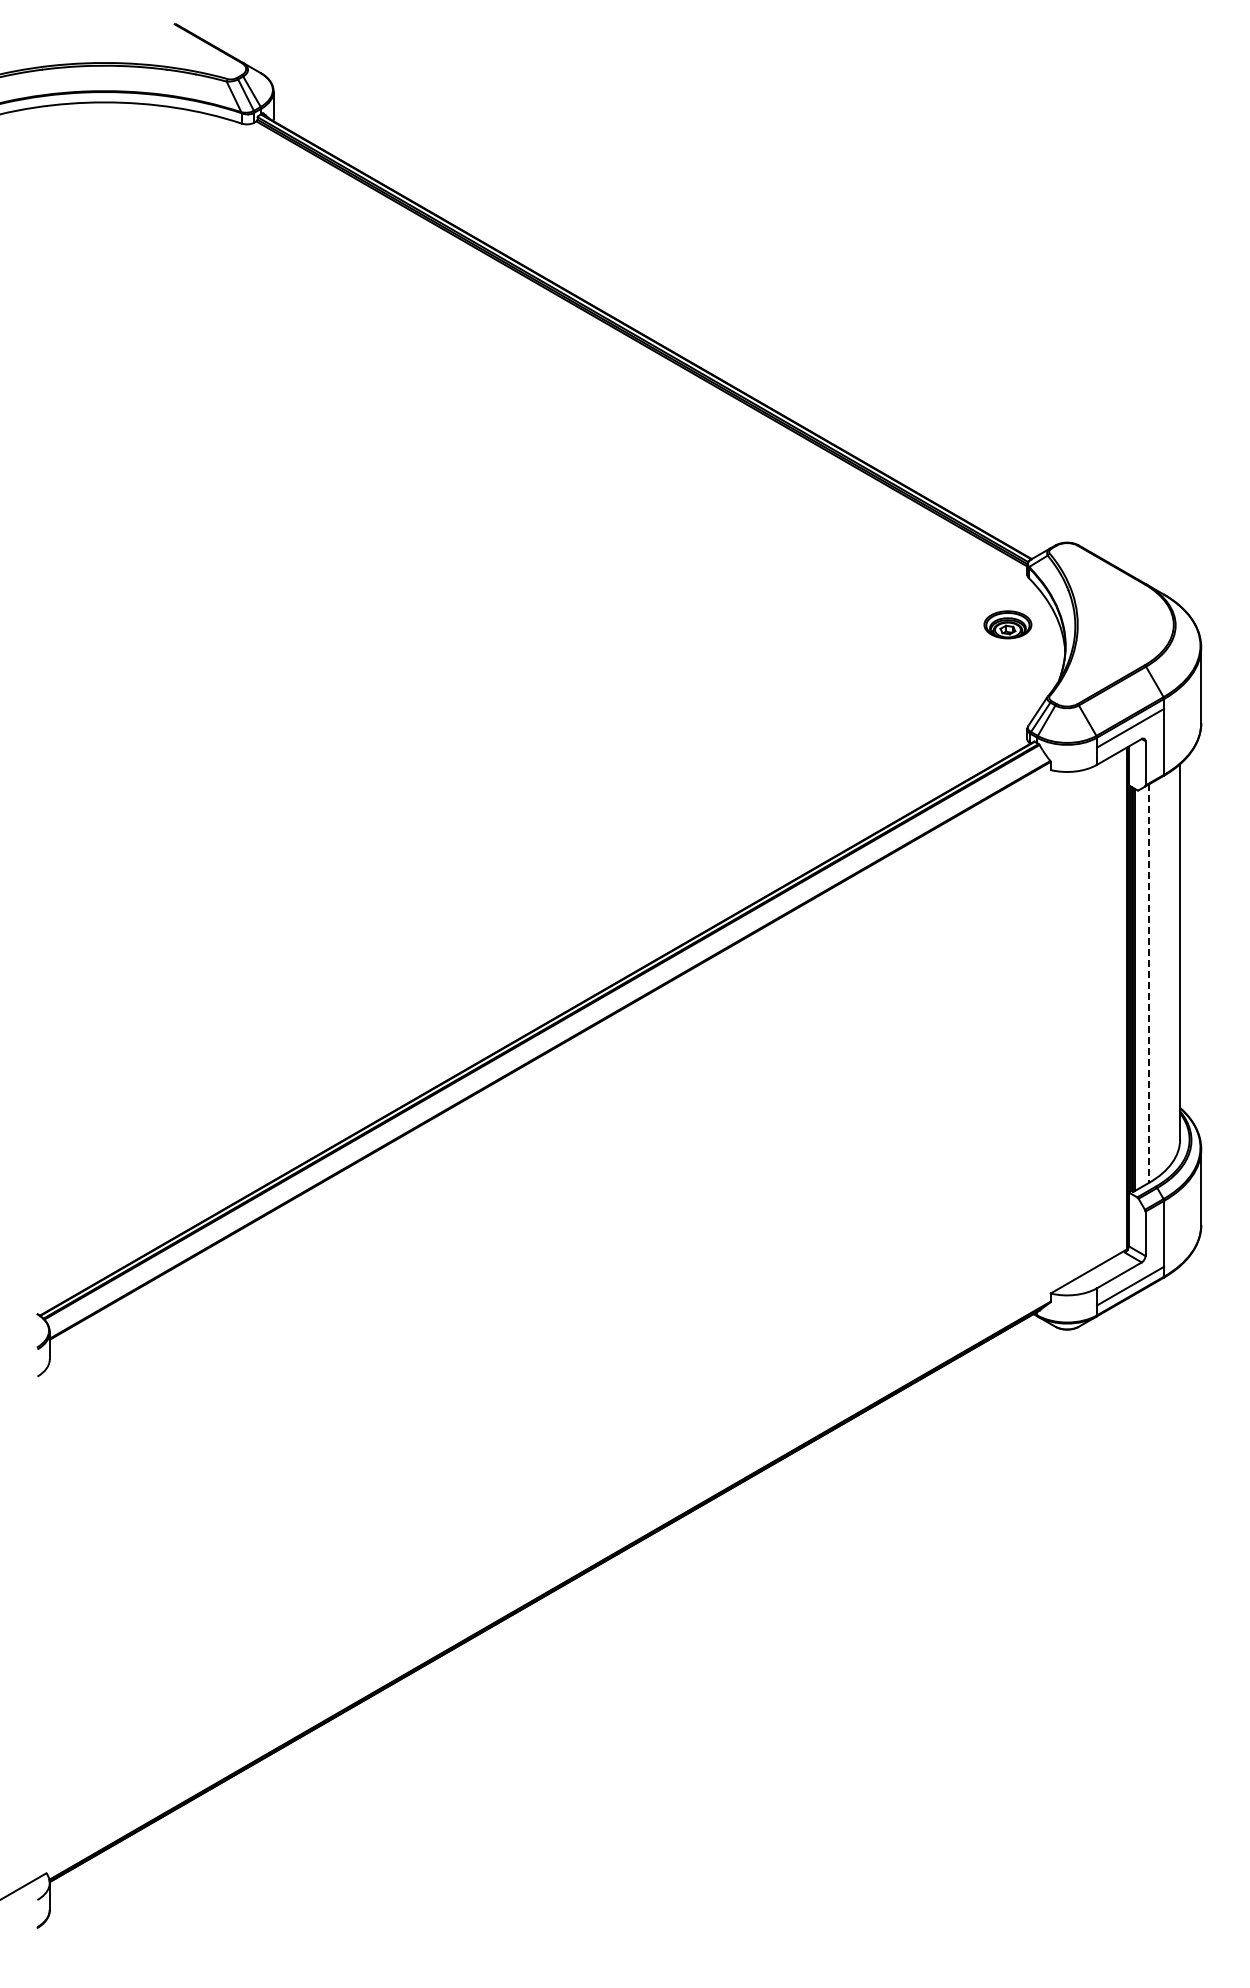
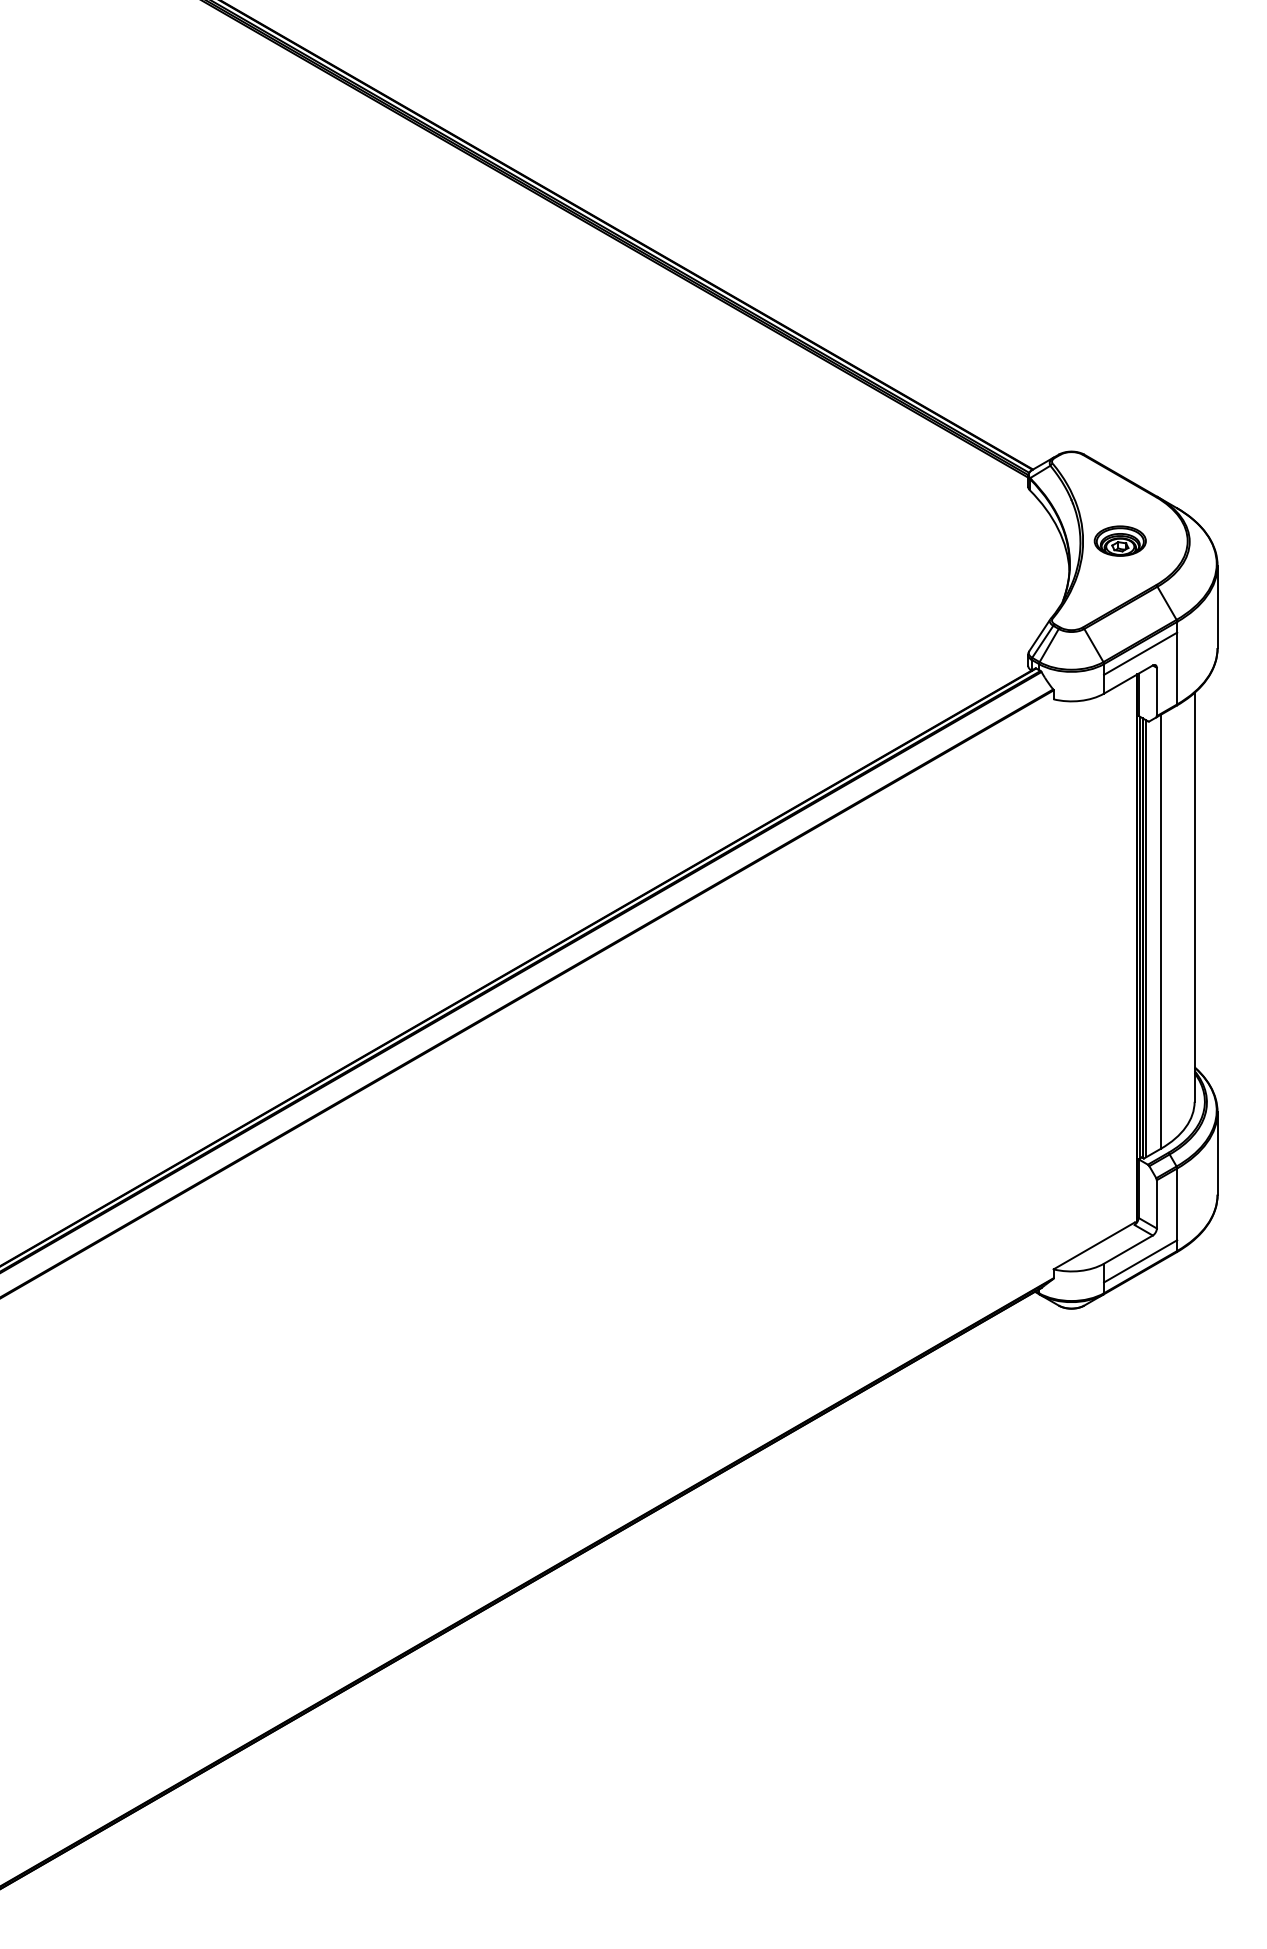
part: (1007, 624) -> (1119, 540), moved
line: (1149, 984) -> (1161, 932), dashed -> solid

